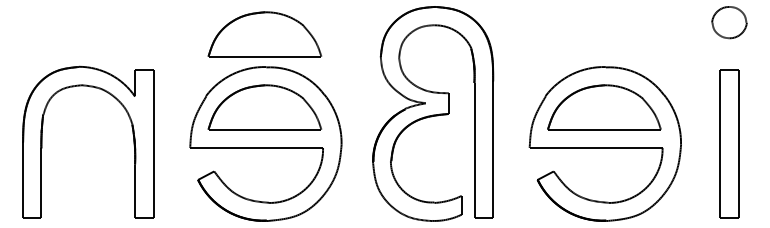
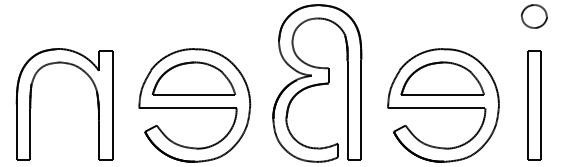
part: (264, 34) -> (193, 25), removed

